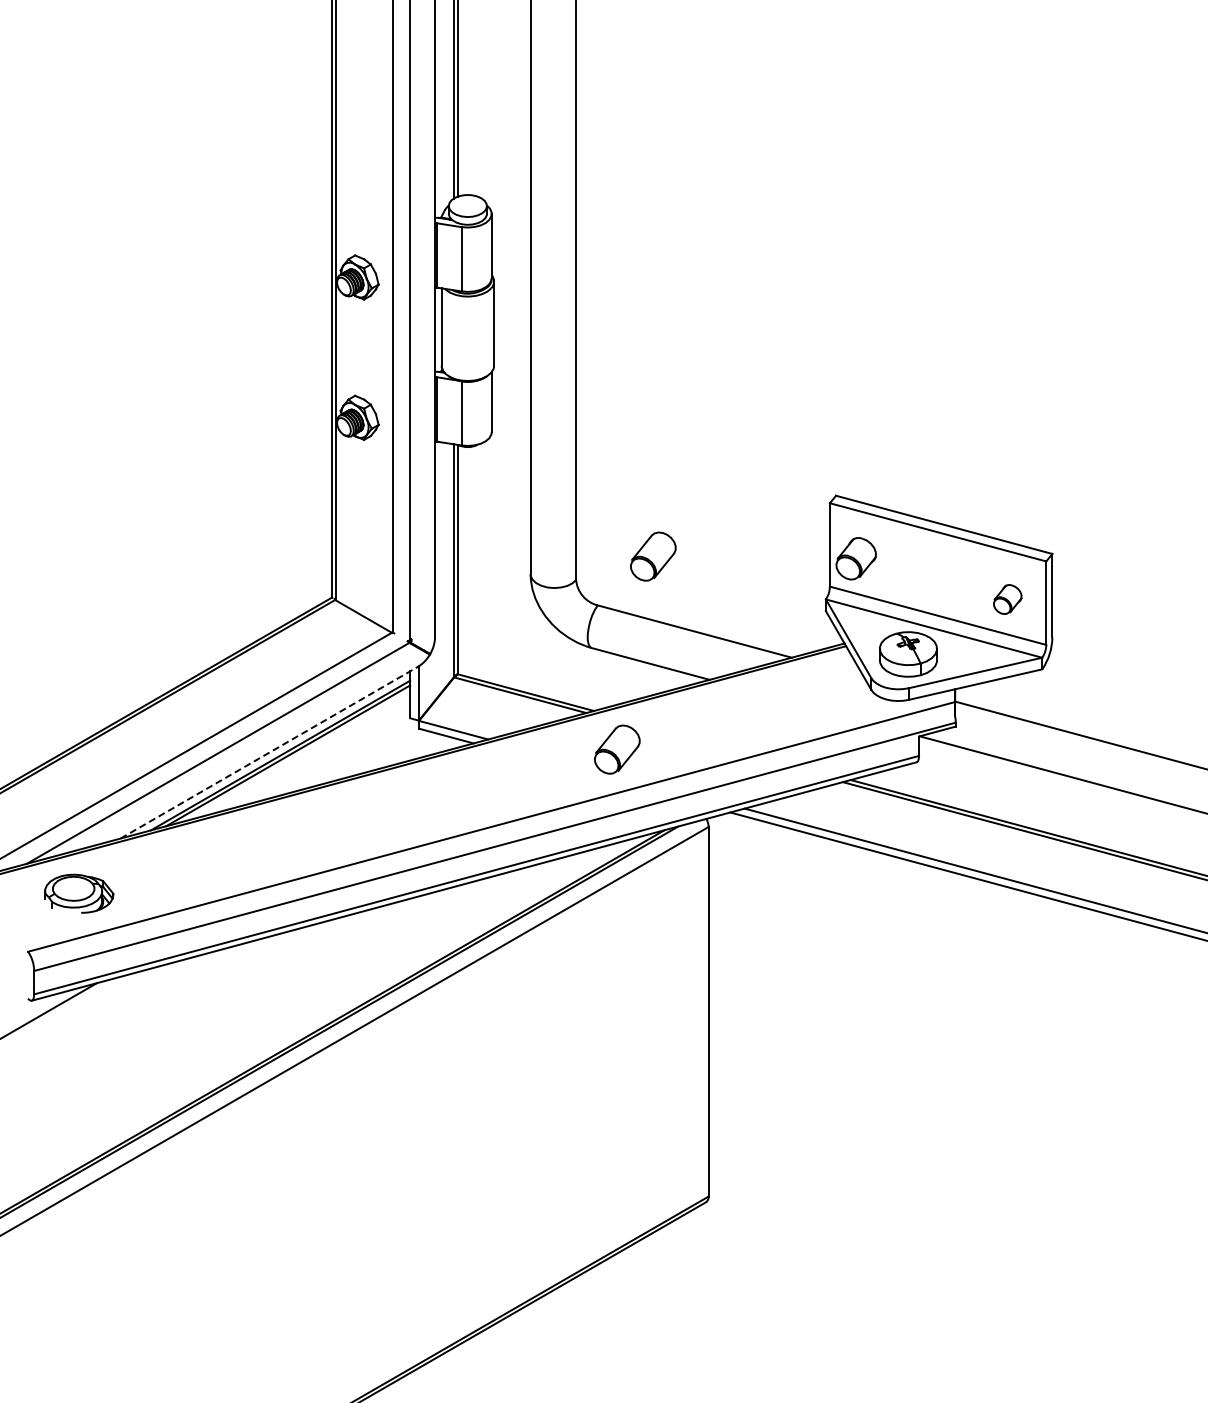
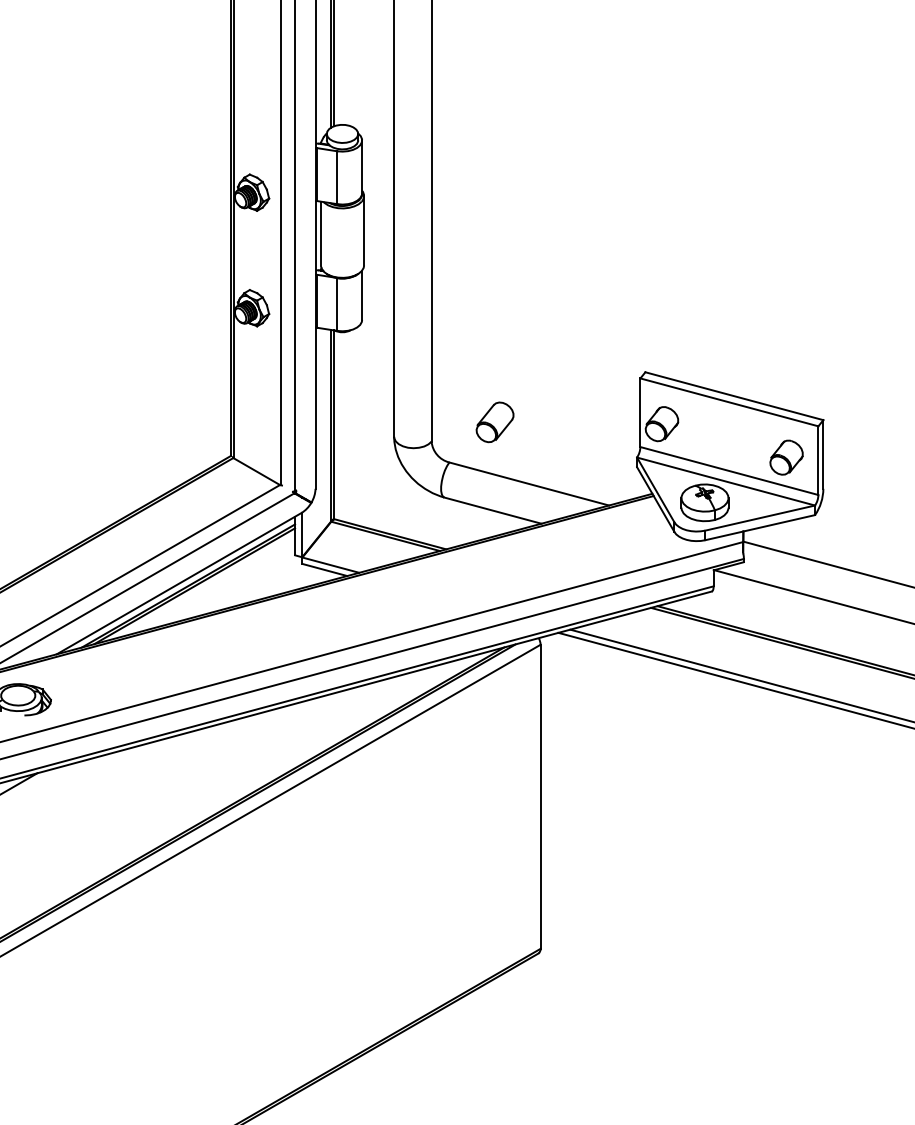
part: (1007, 599) -> (786, 457), size x1.43
part: (617, 749) -> (465, 581), removed
line: (269, 752) -> (179, 583), dashed -> solid

